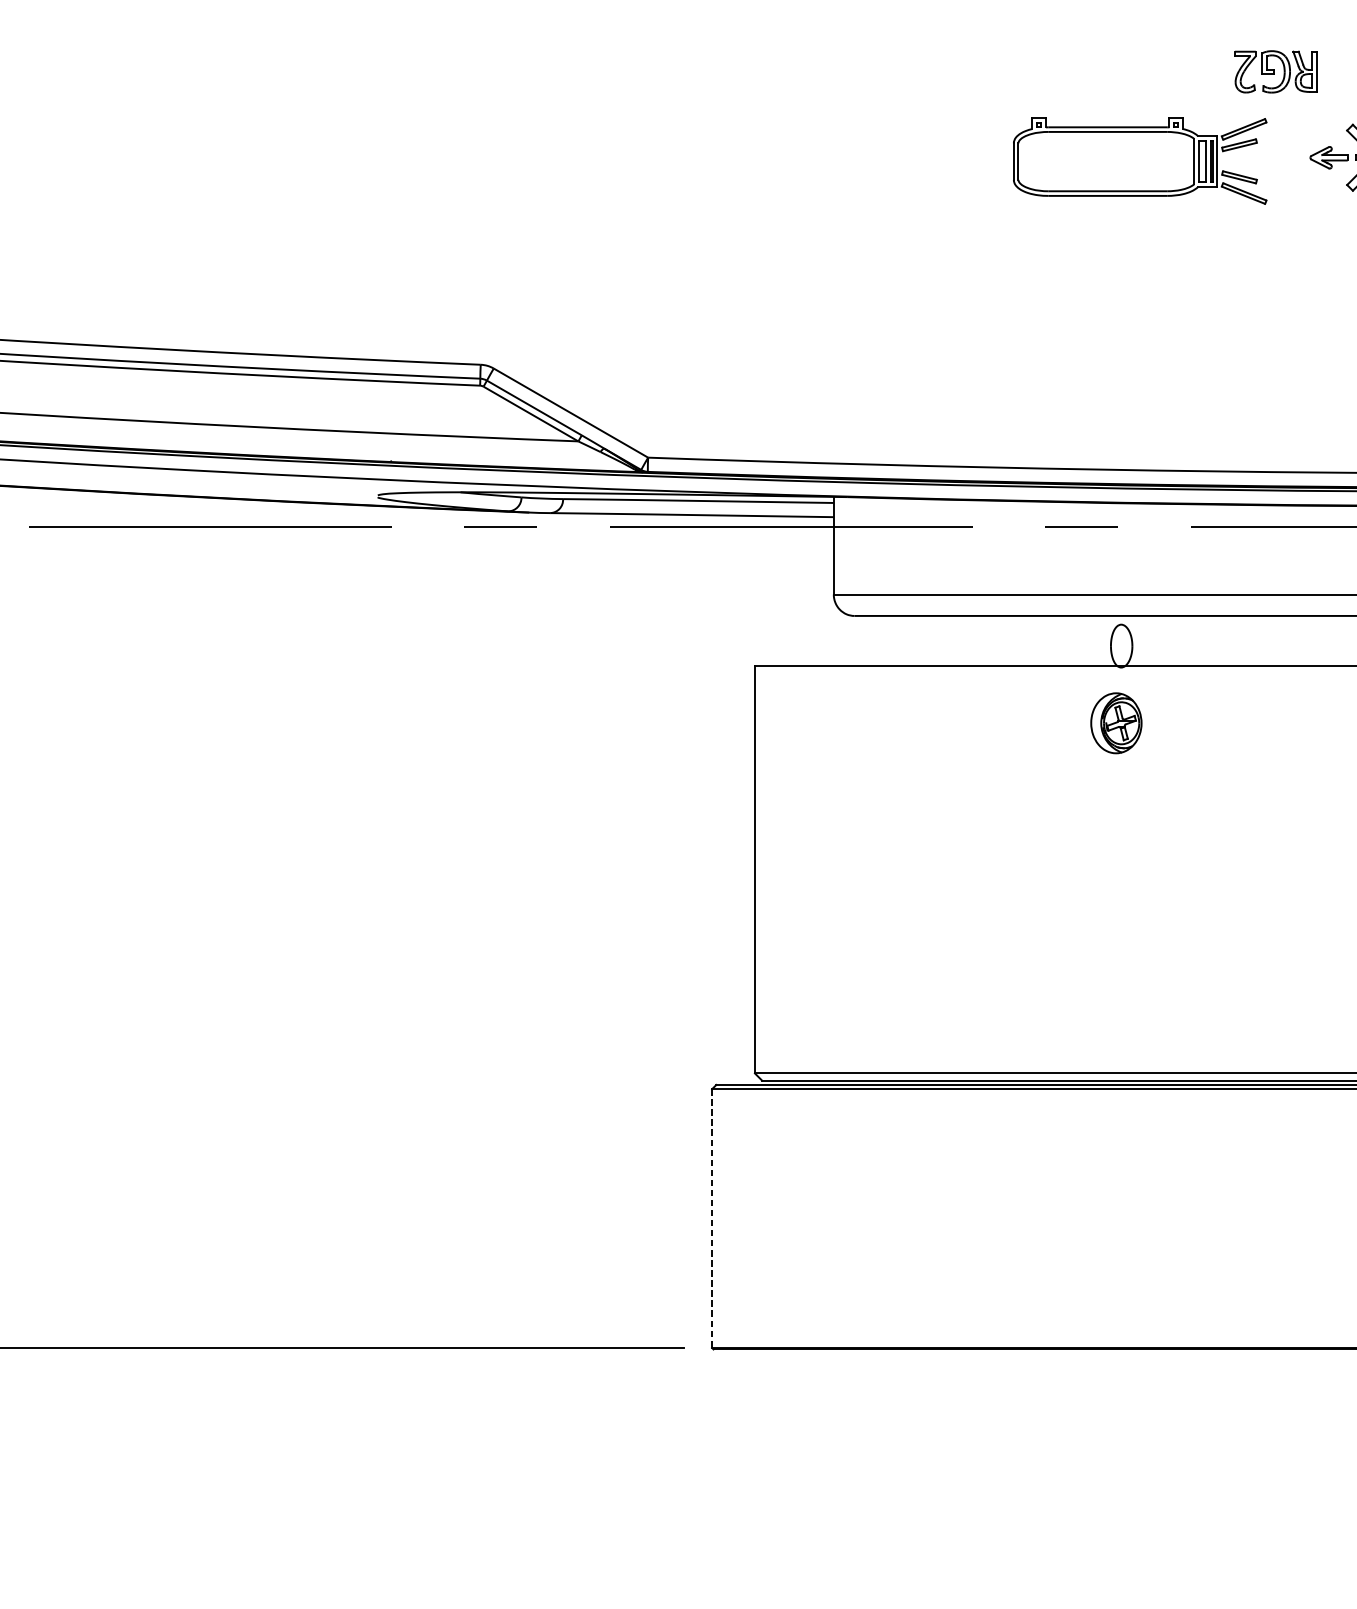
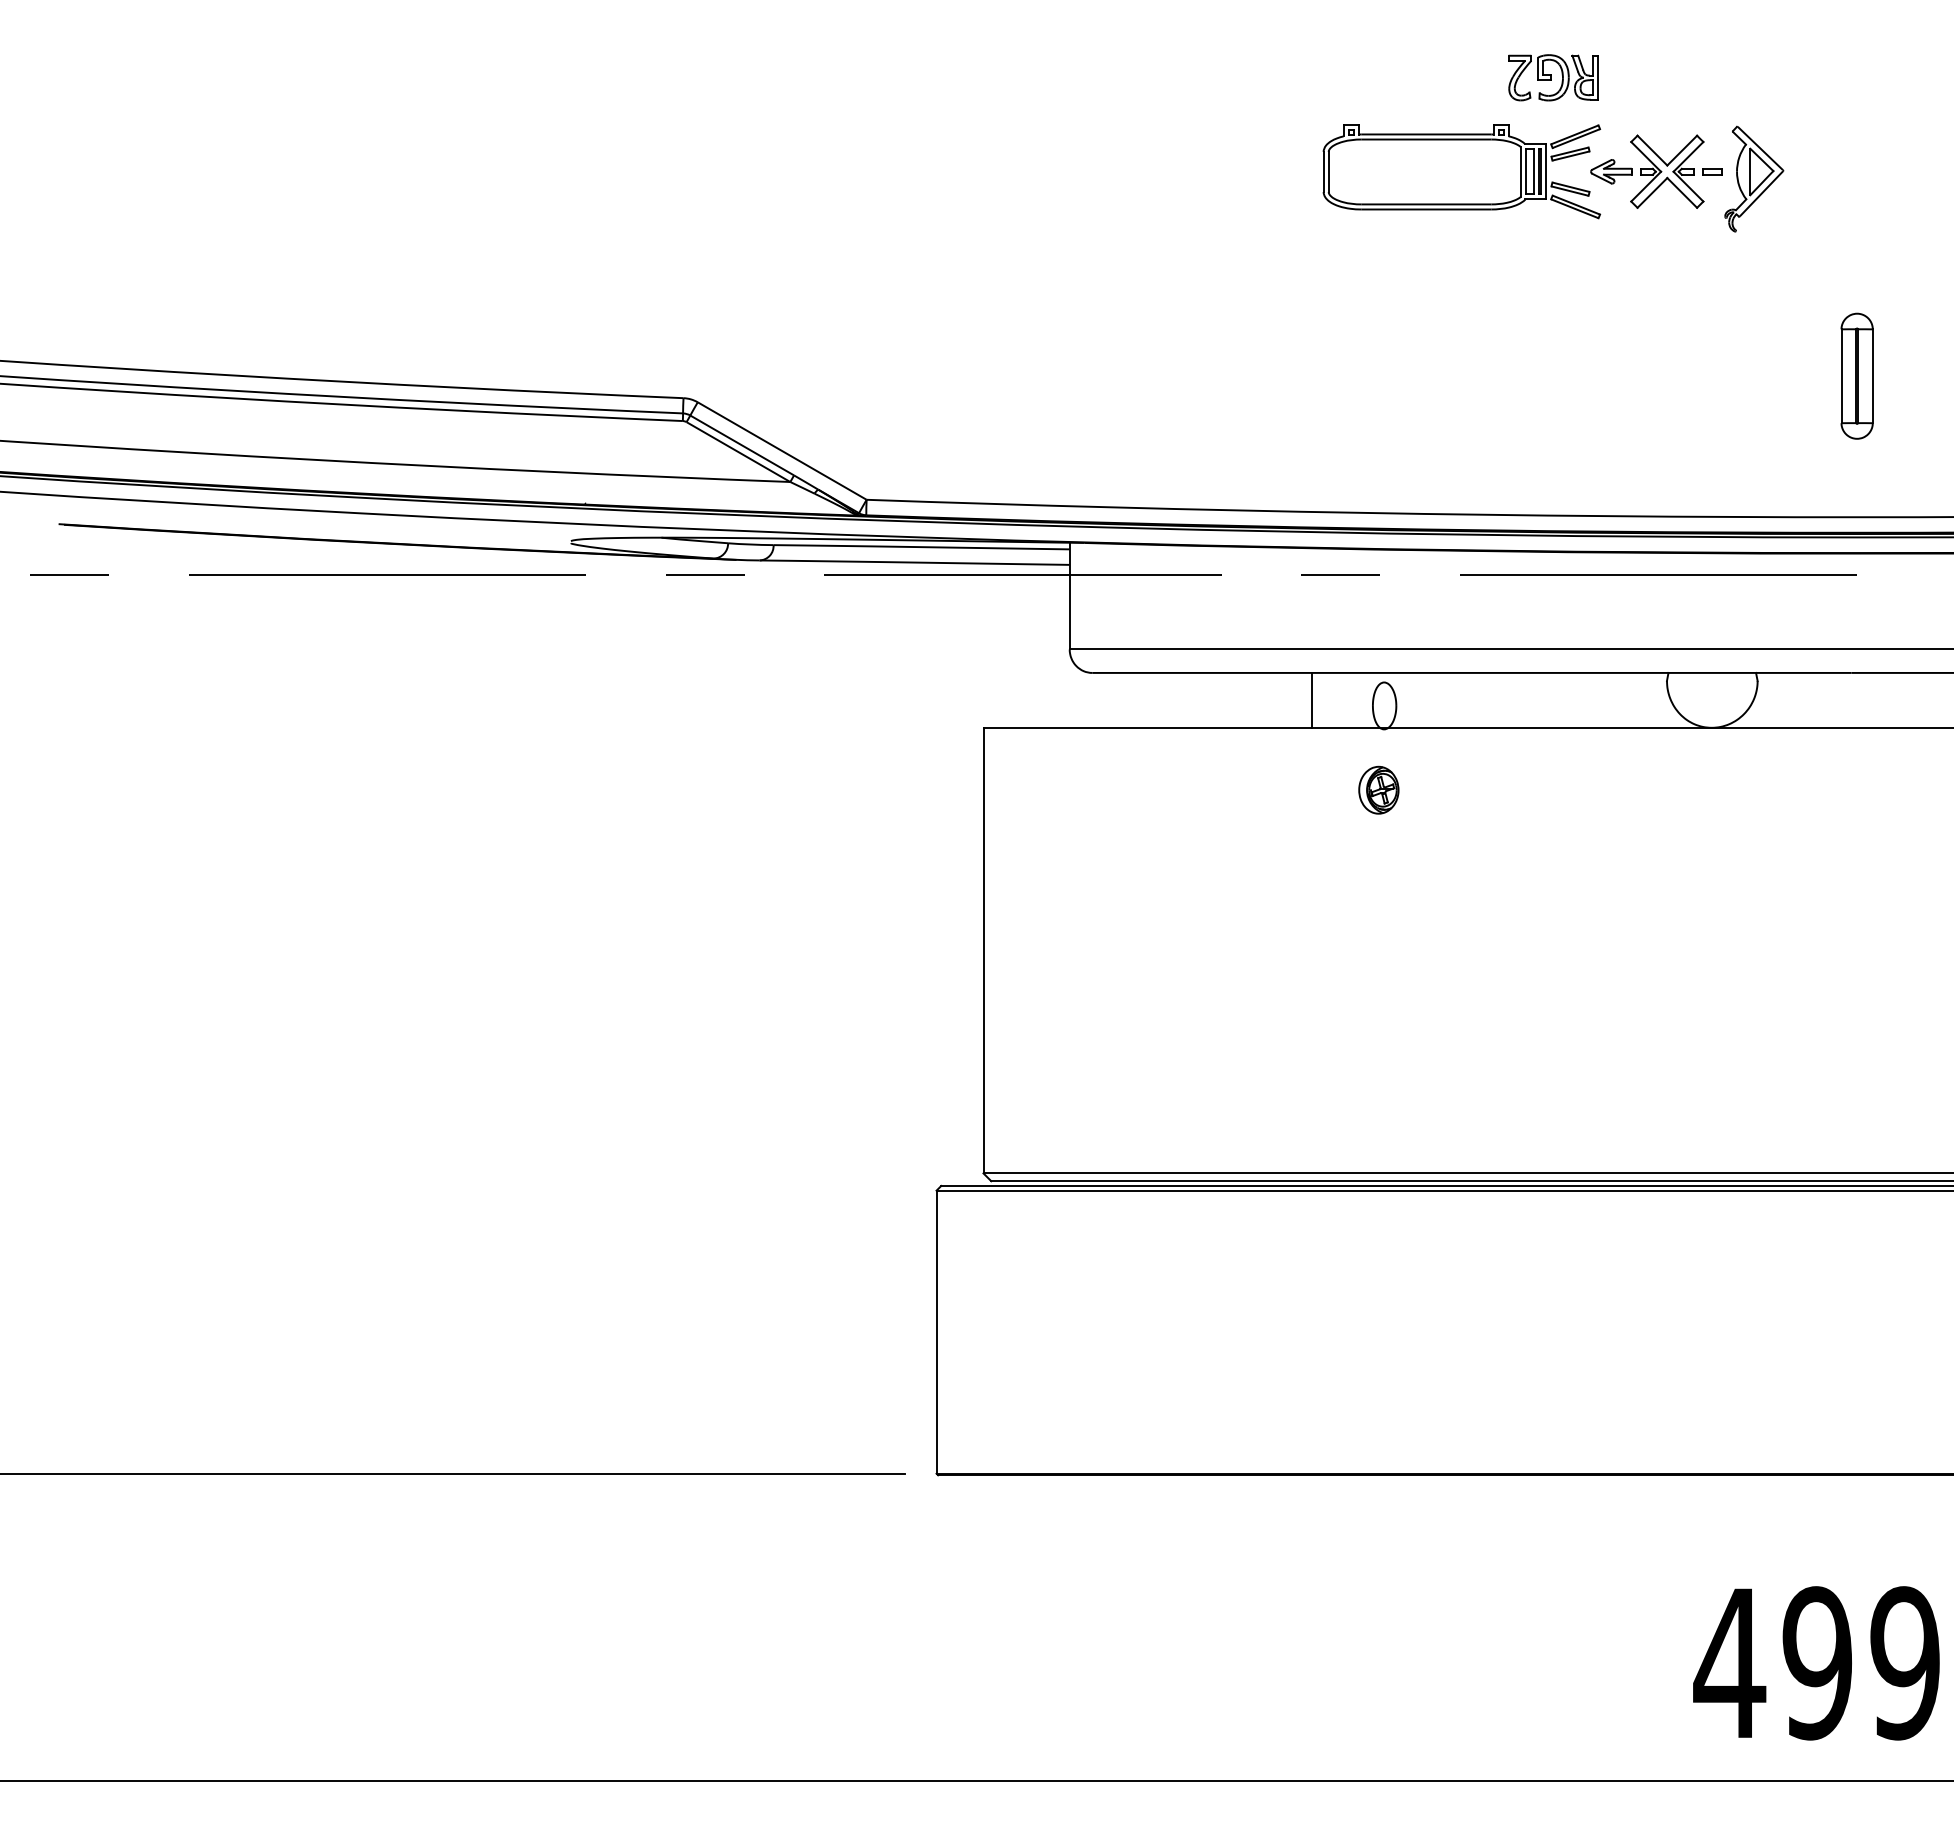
part: (1139, 161) -> (1461, 171), moved
line: (1054, 640) -> (1311, 699), added
part: (1116, 722) -> (1378, 789), size x0.71
line: (712, 1218) -> (936, 1332), dashed -> solid

